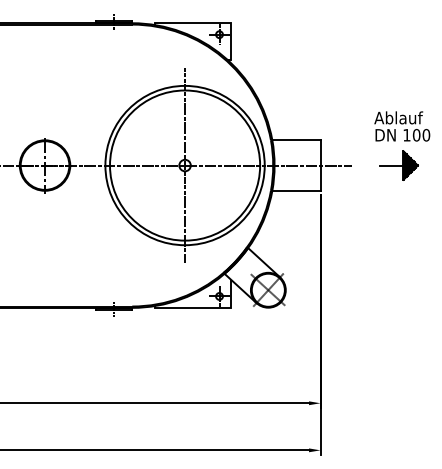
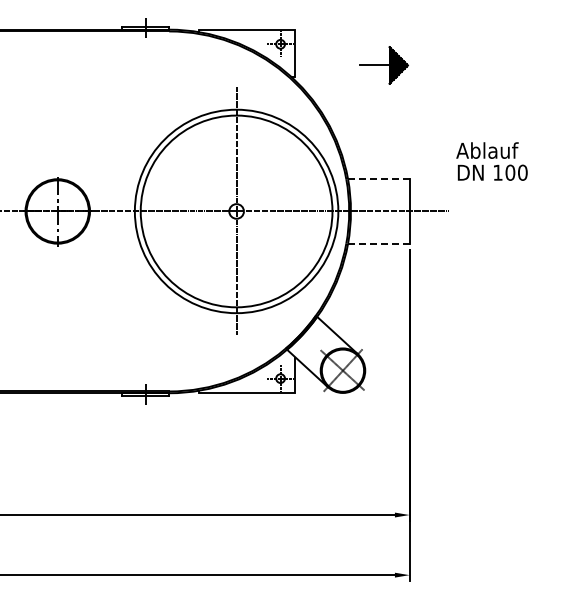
text: (401, 126) -> (491, 161), moved
line: (296, 140) -> (378, 179), solid -> dashed
part: (398, 165) -> (383, 65), moved
line: (296, 190) -> (378, 243), solid -> dashed

